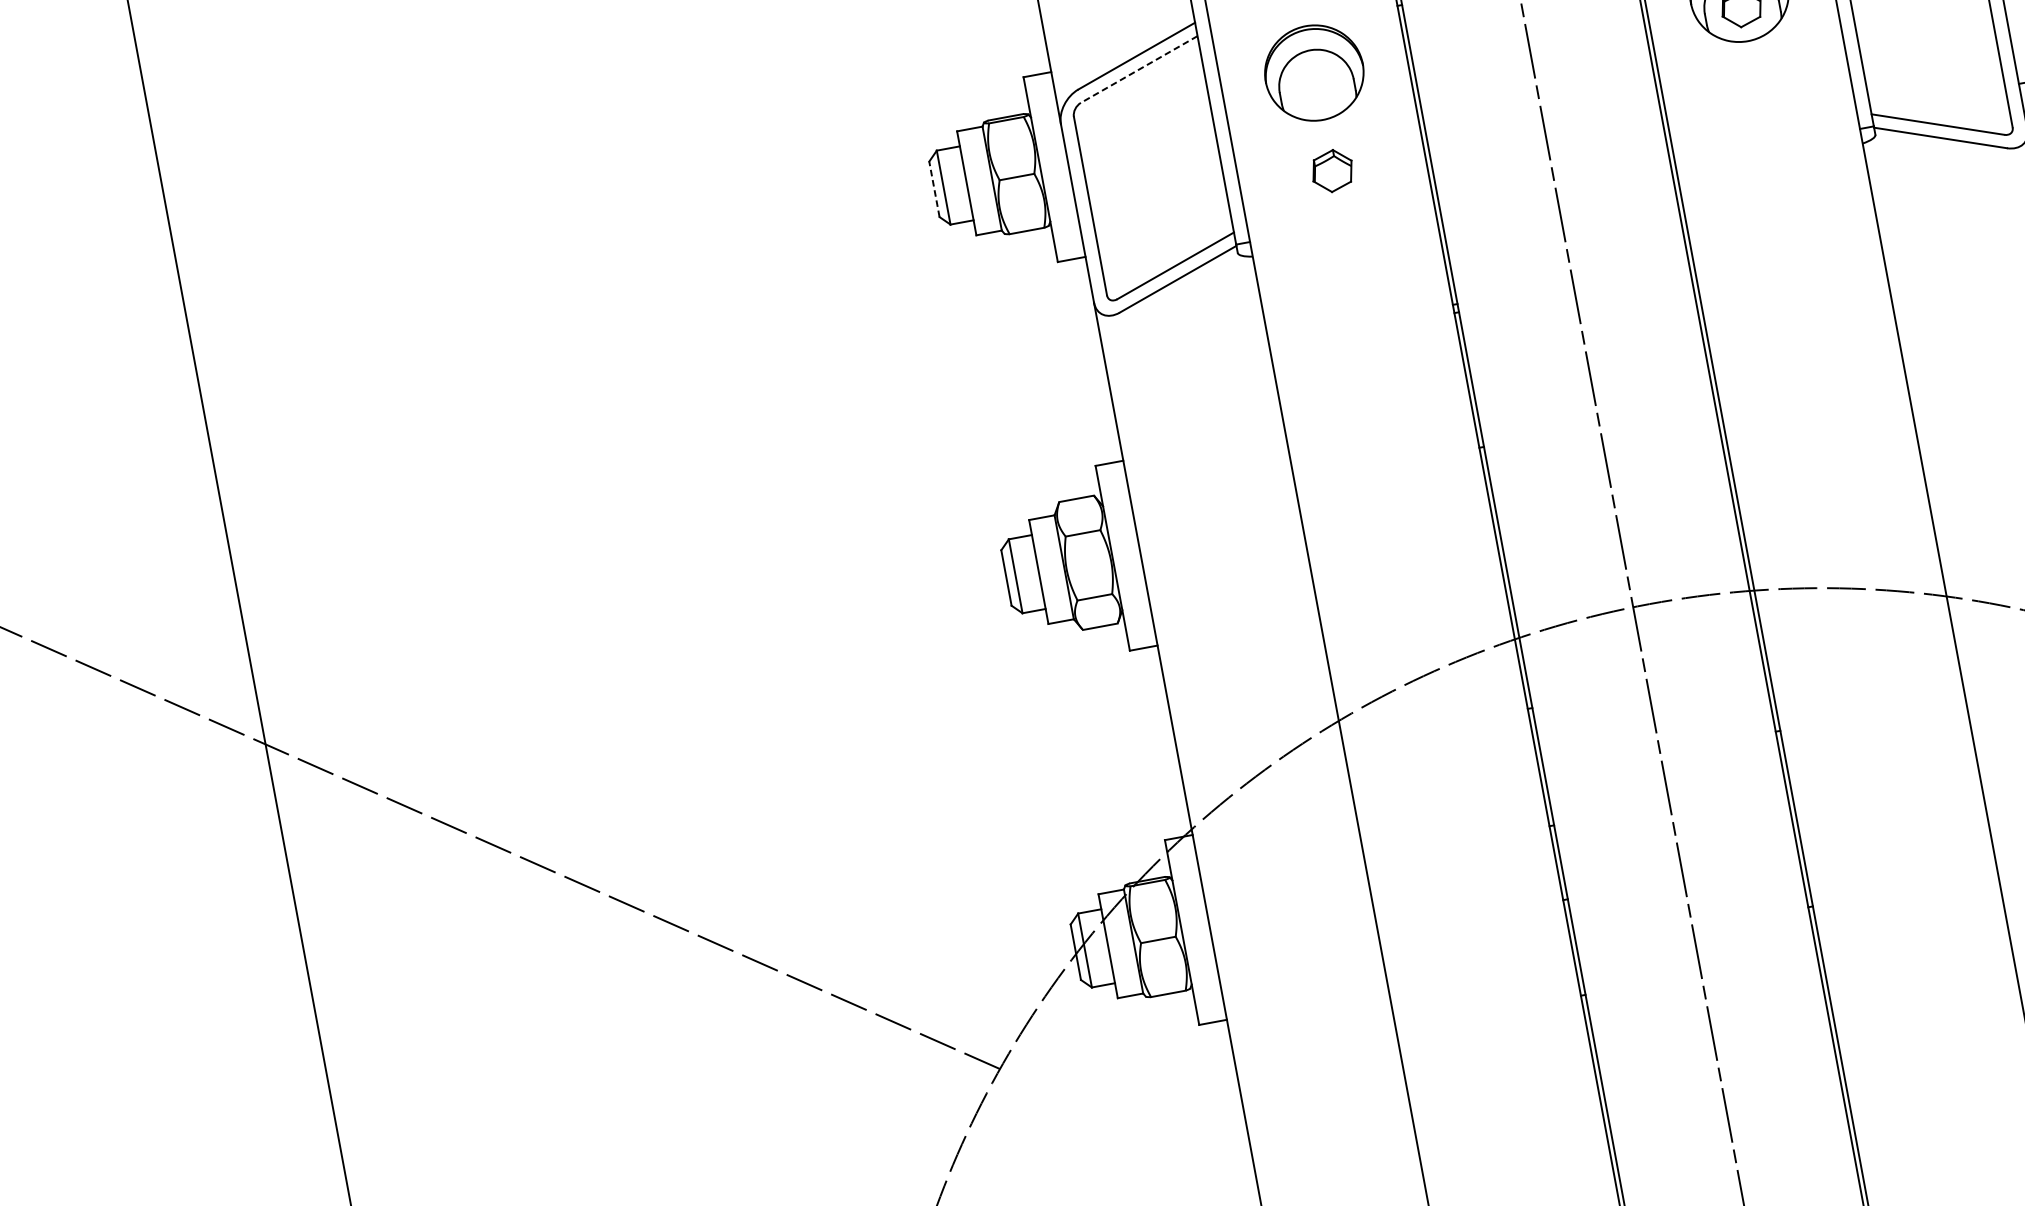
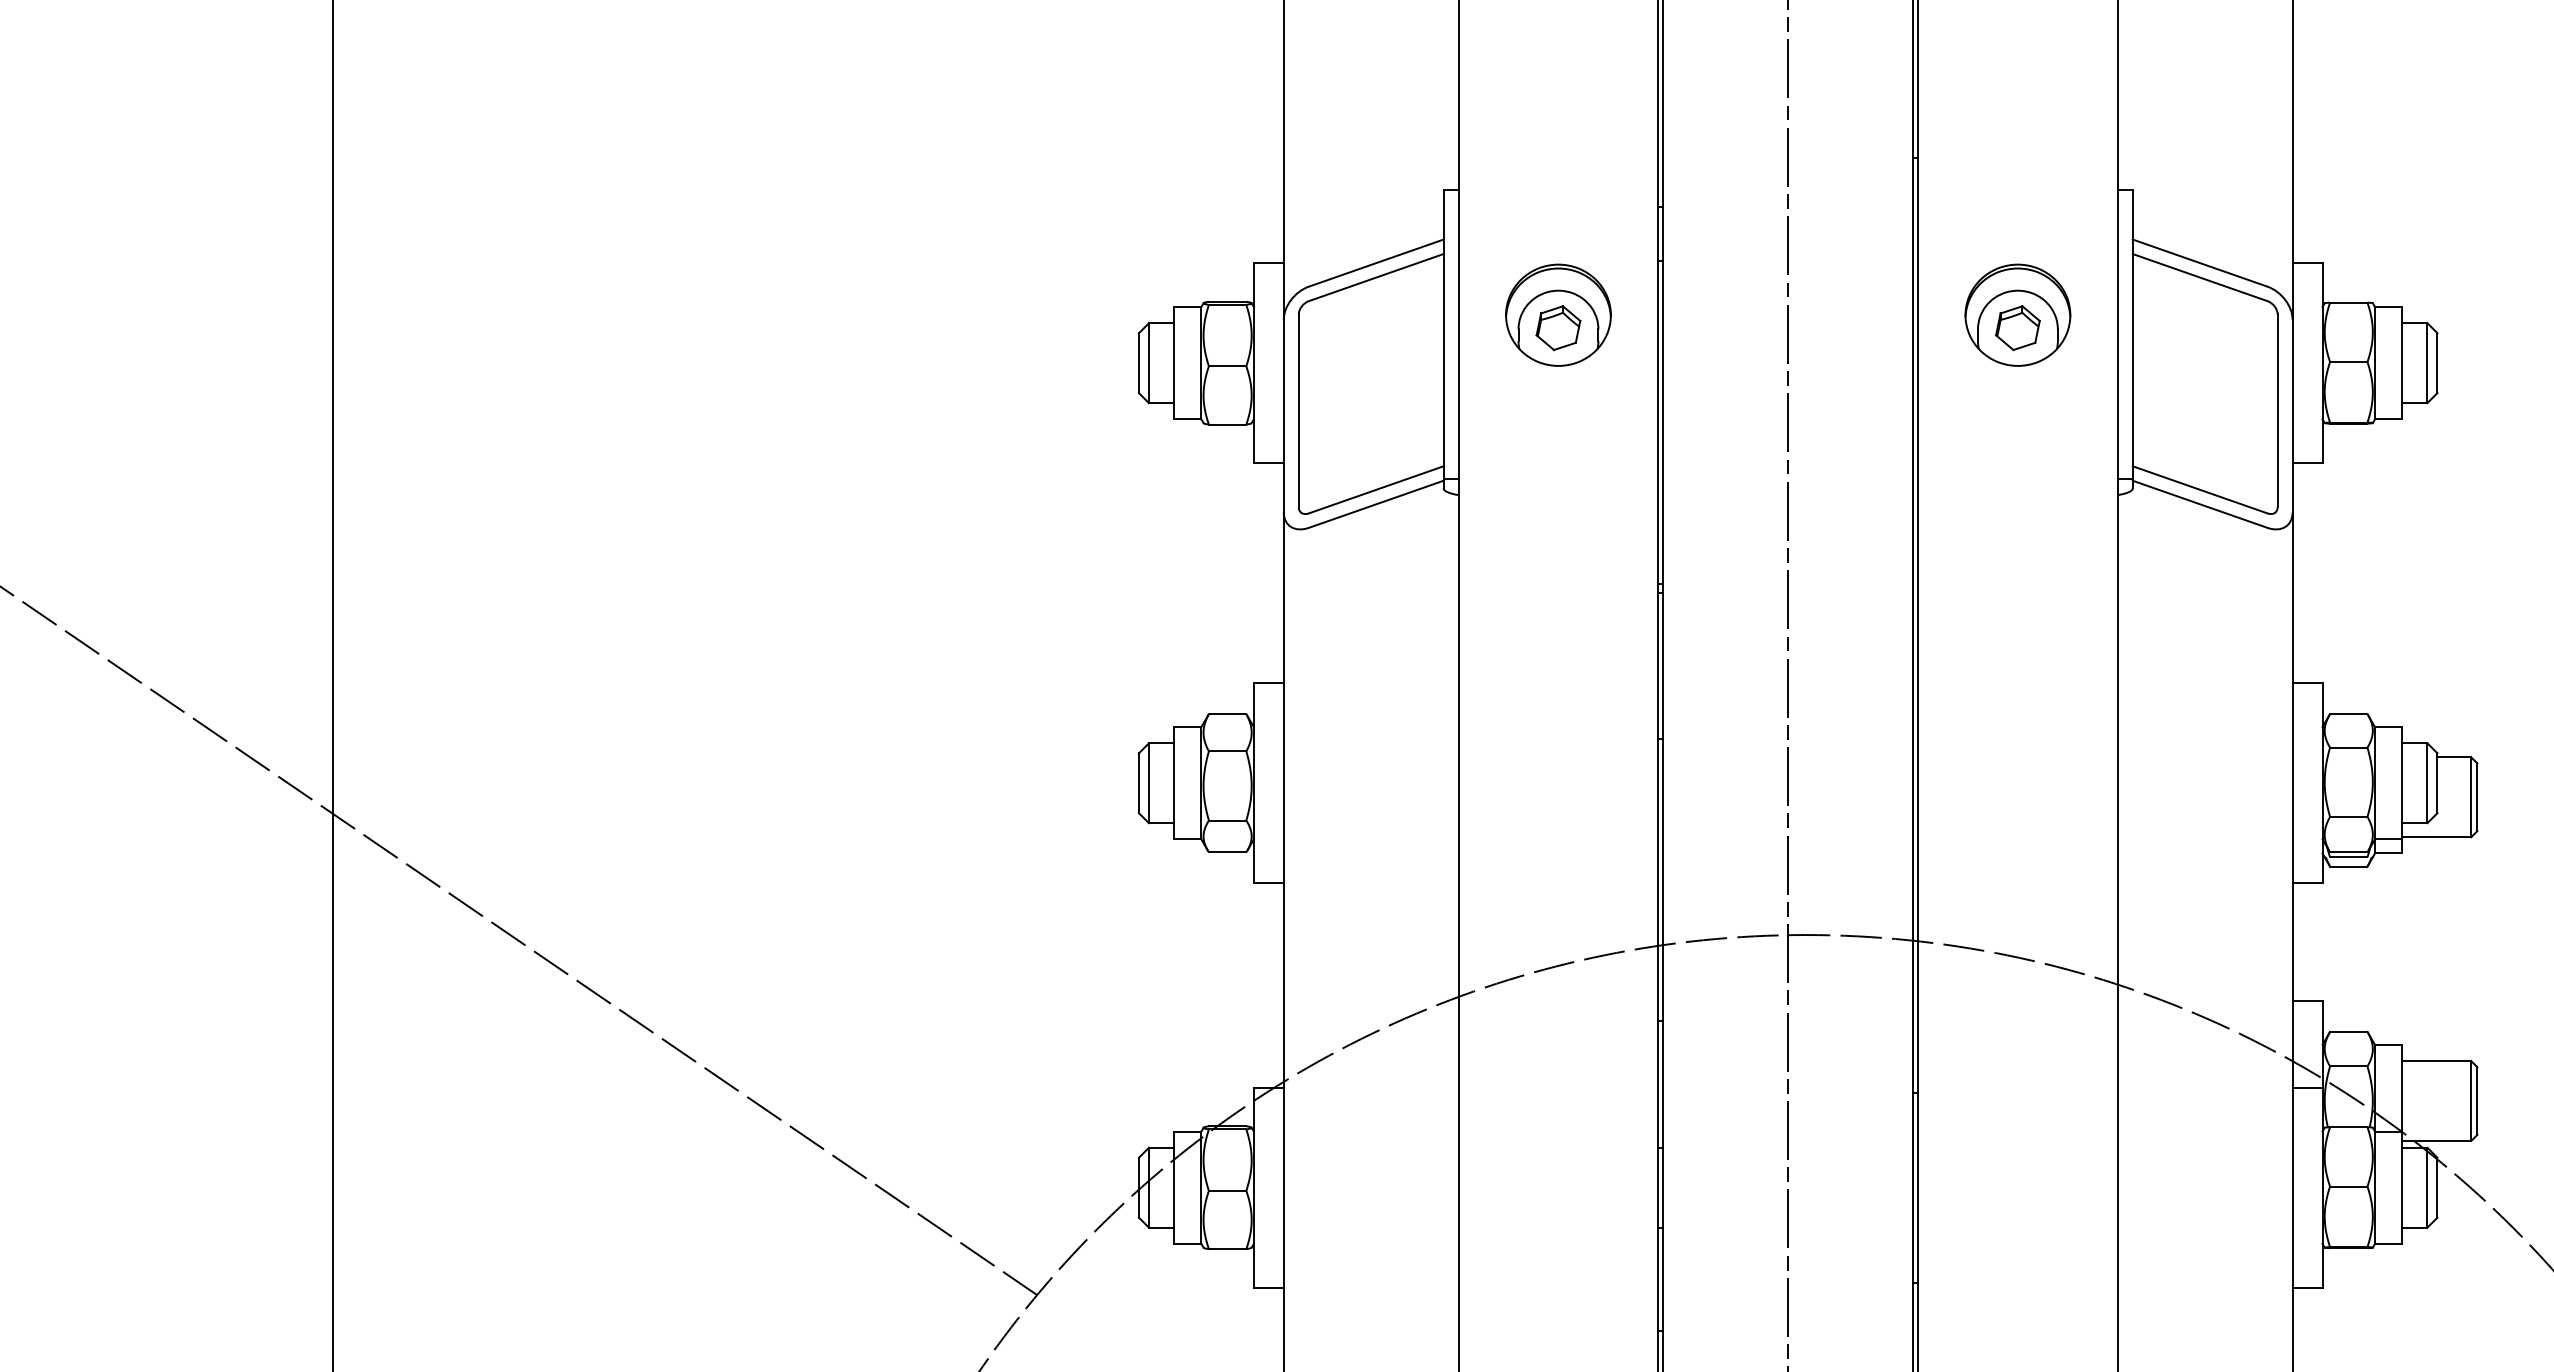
line: (1138, 69) -> (1375, 277), dashed -> solid
part: (1332, 171) -> (1558, 328), moved
line: (934, 189) -> (1138, 363), dashed -> solid

